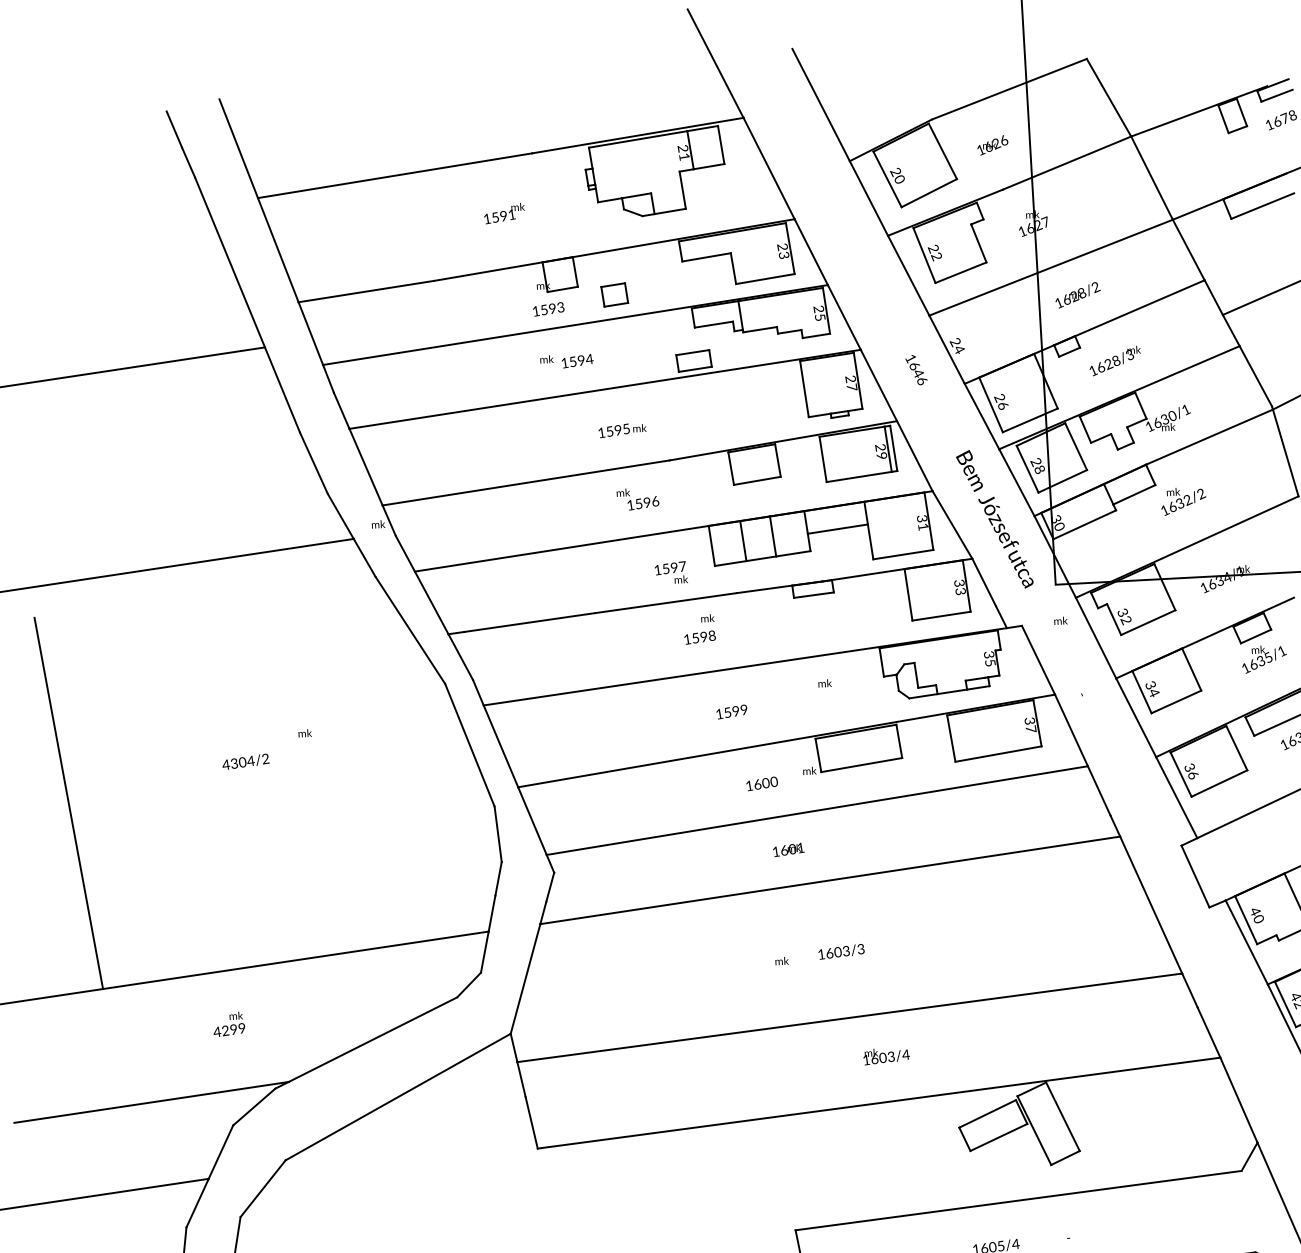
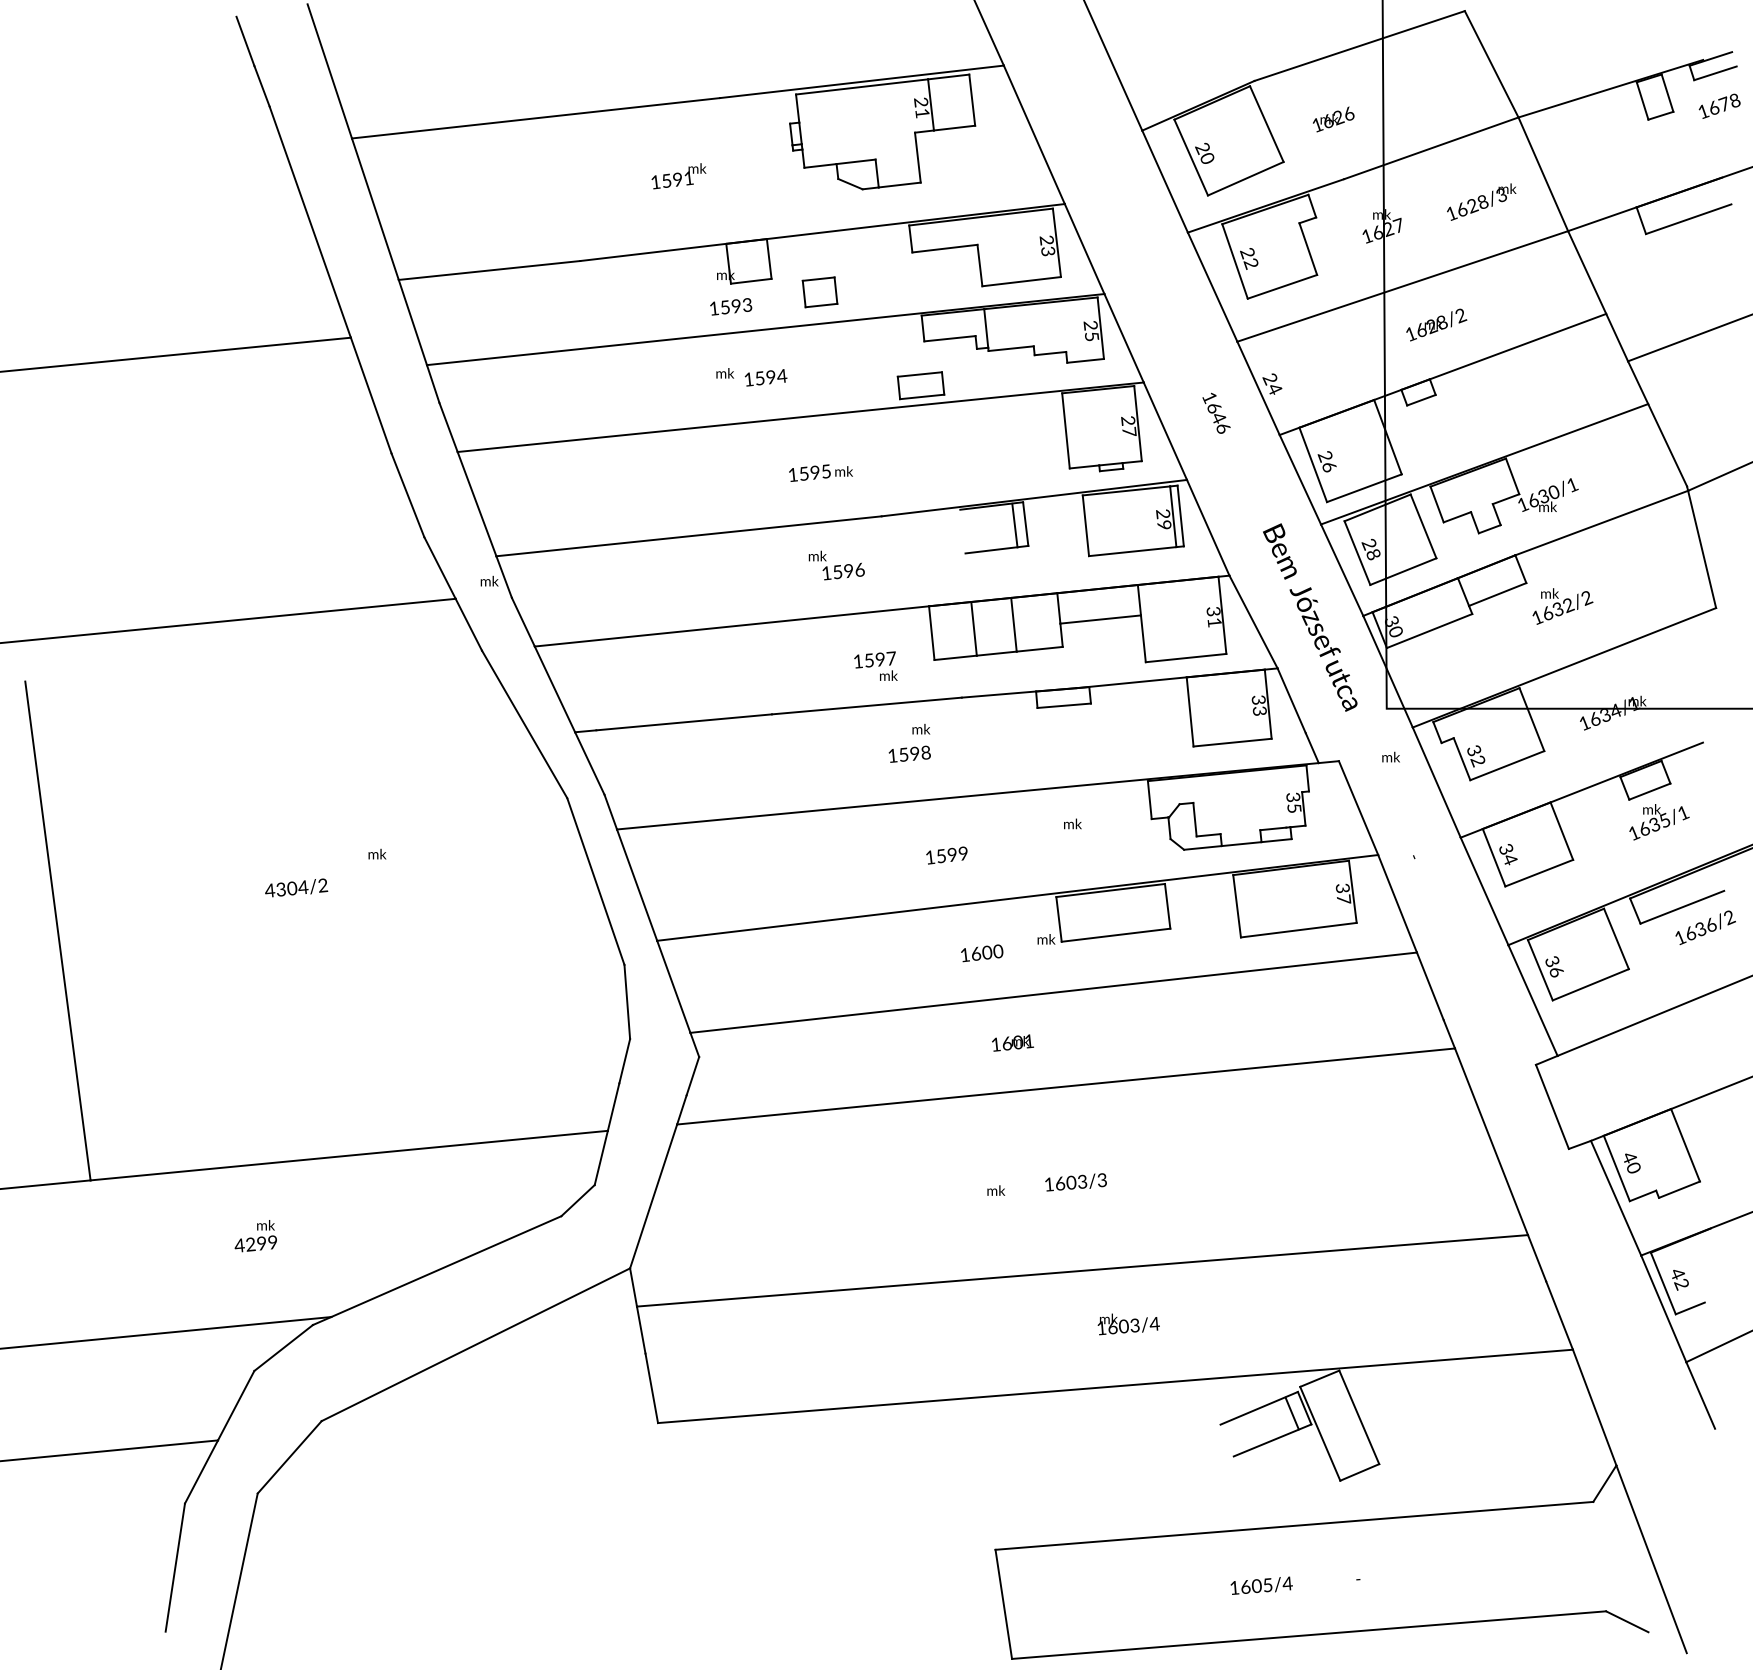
text: (1115, 360) -> (1481, 201), moved
line: (730, 468) -> (1014, 525), moved
line: (964, 1139) -> (1291, 1413), moved

